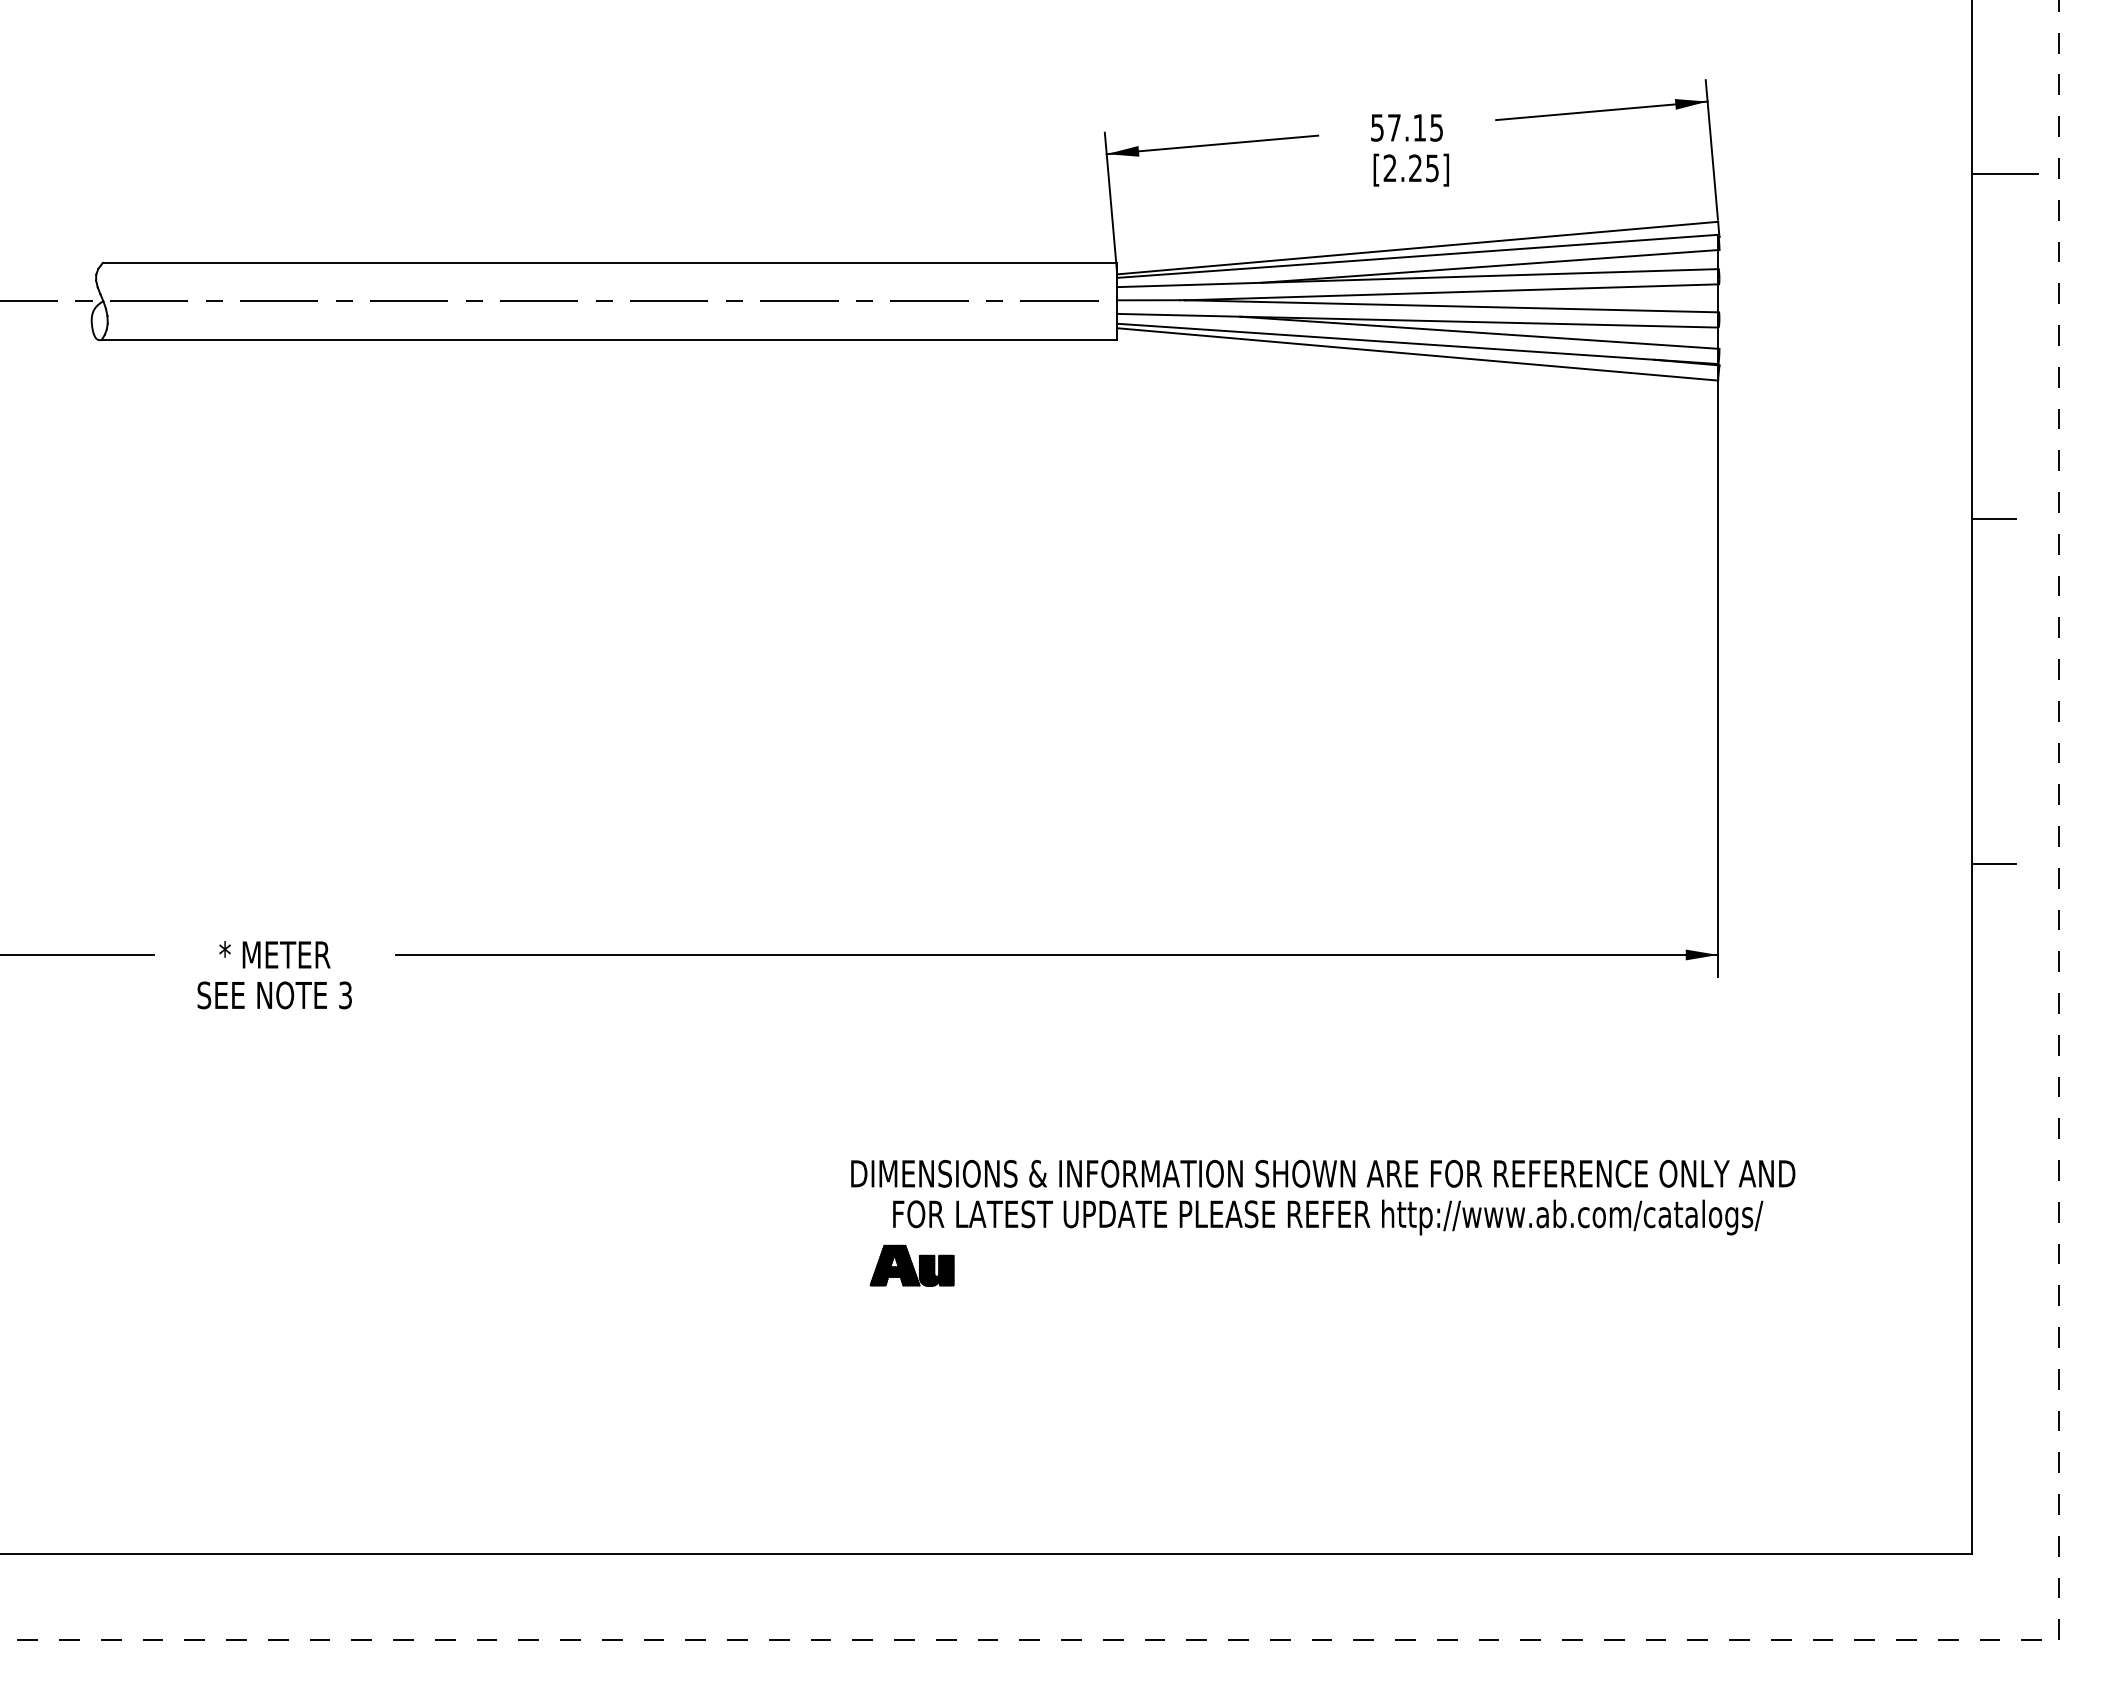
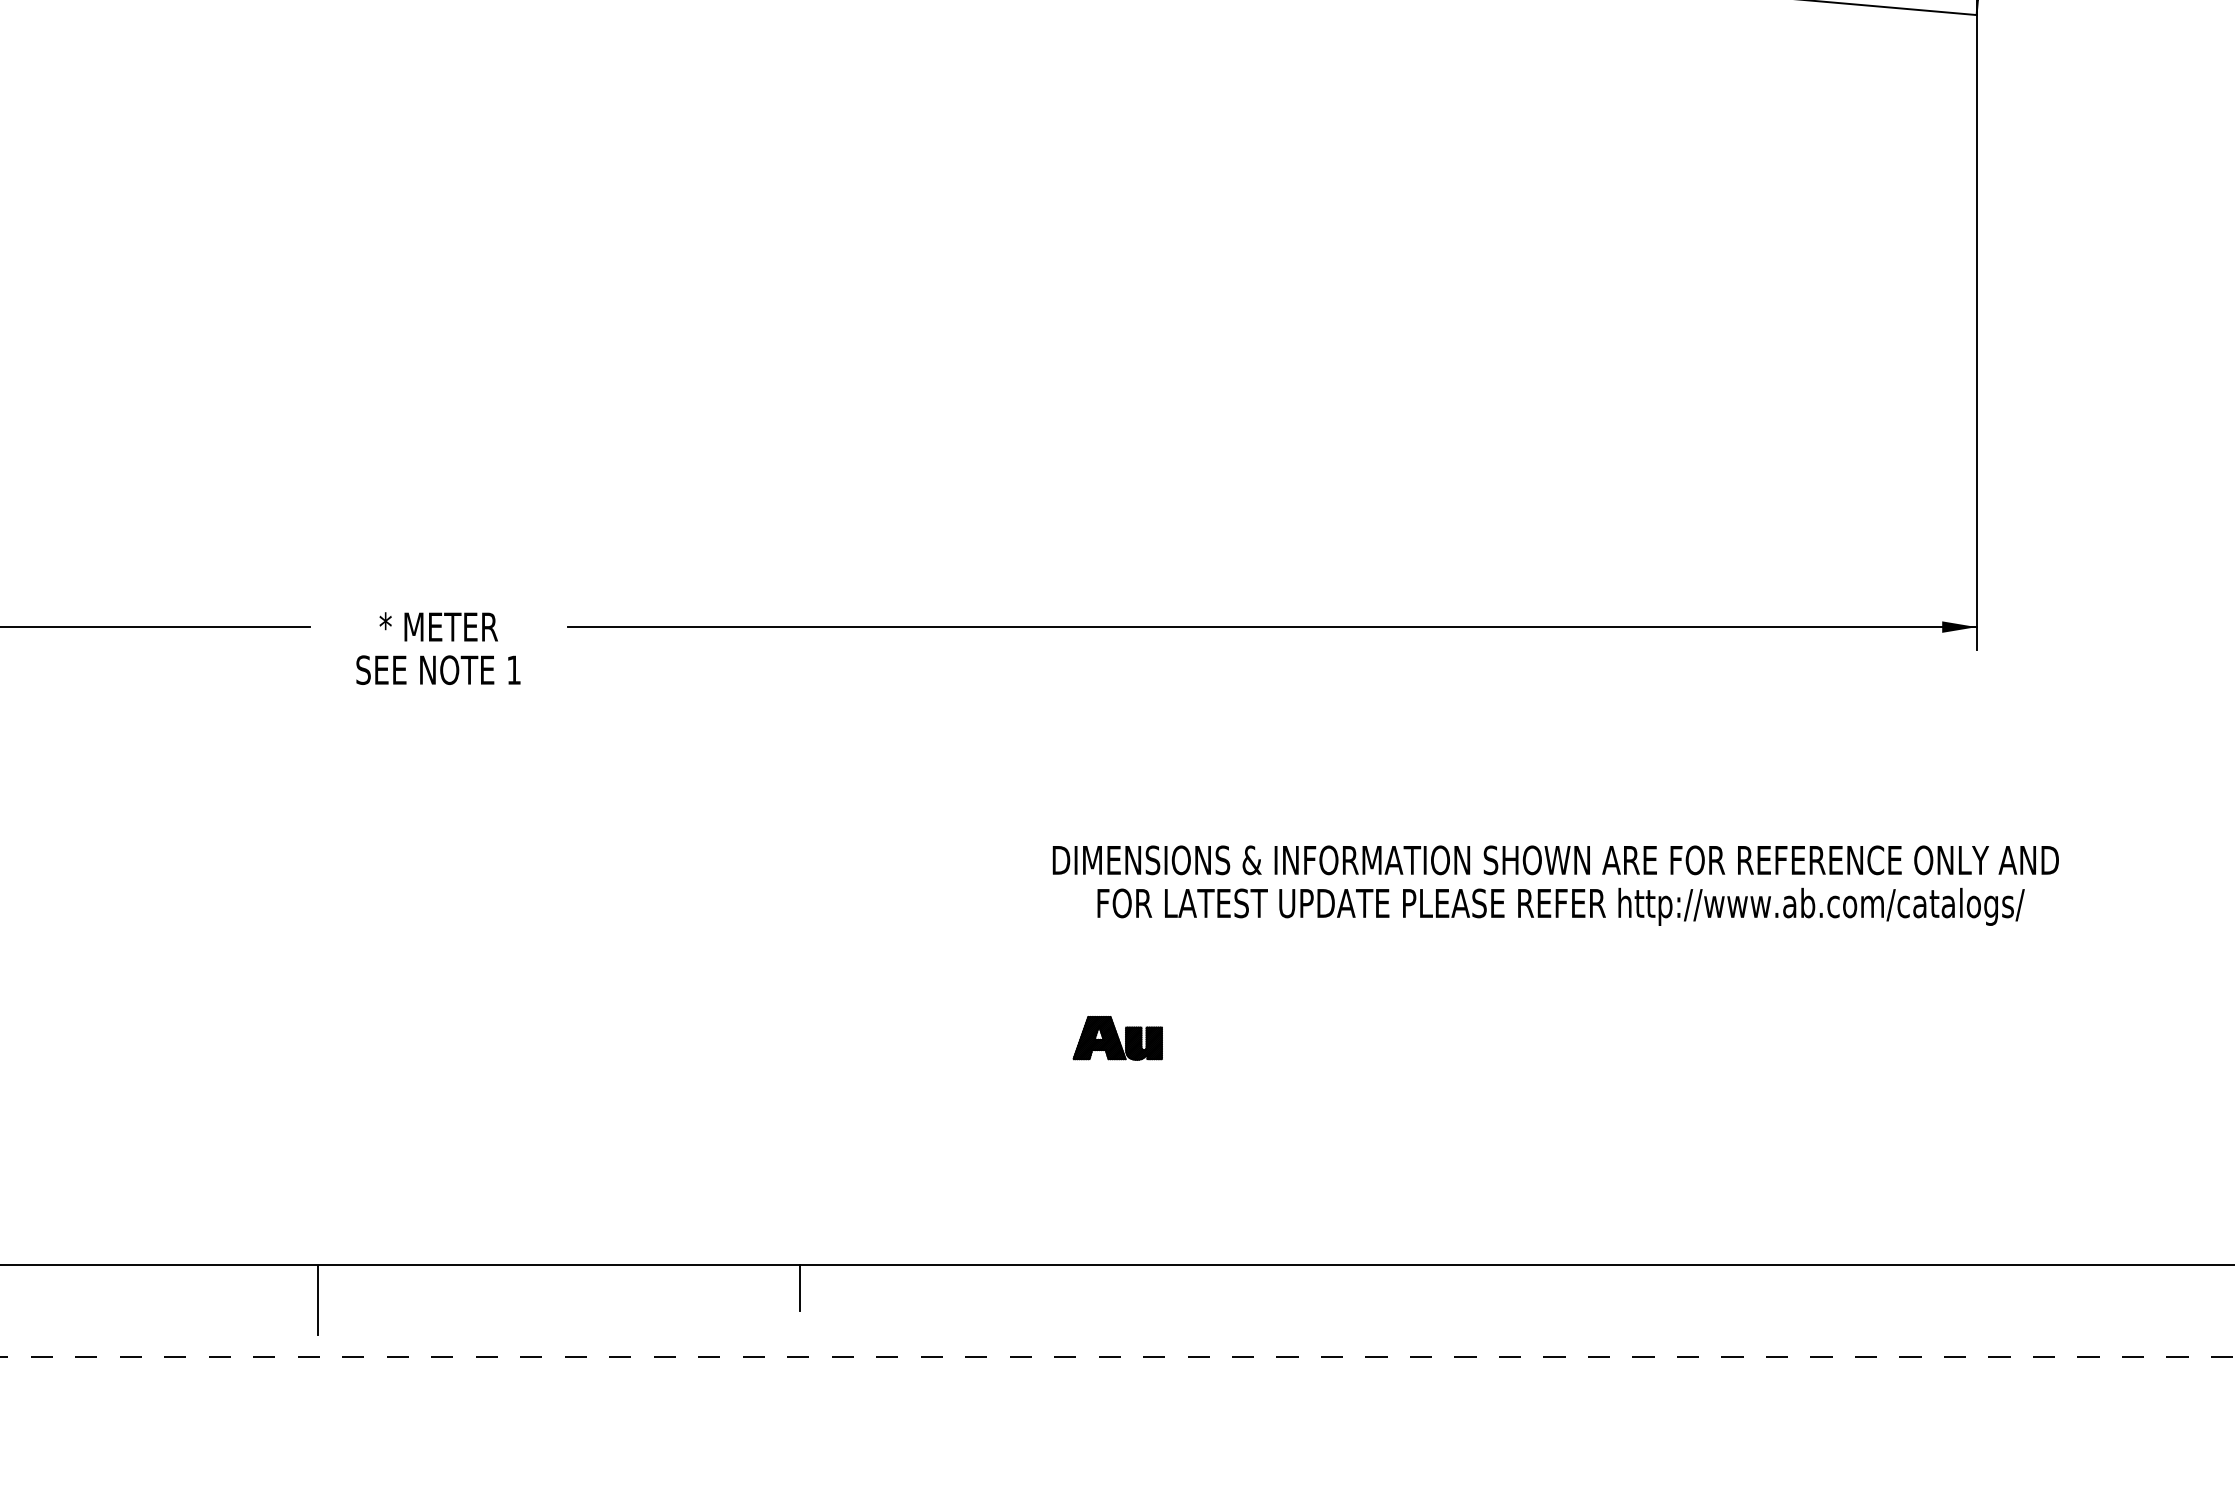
text: (345, 995) -> (513, 670), 3 -> 1
part: (911, 1265) -> (1117, 1037), moved
line: (614, 1575) -> (800, 1288), added
line: (161, 1586) -> (317, 1300), added

